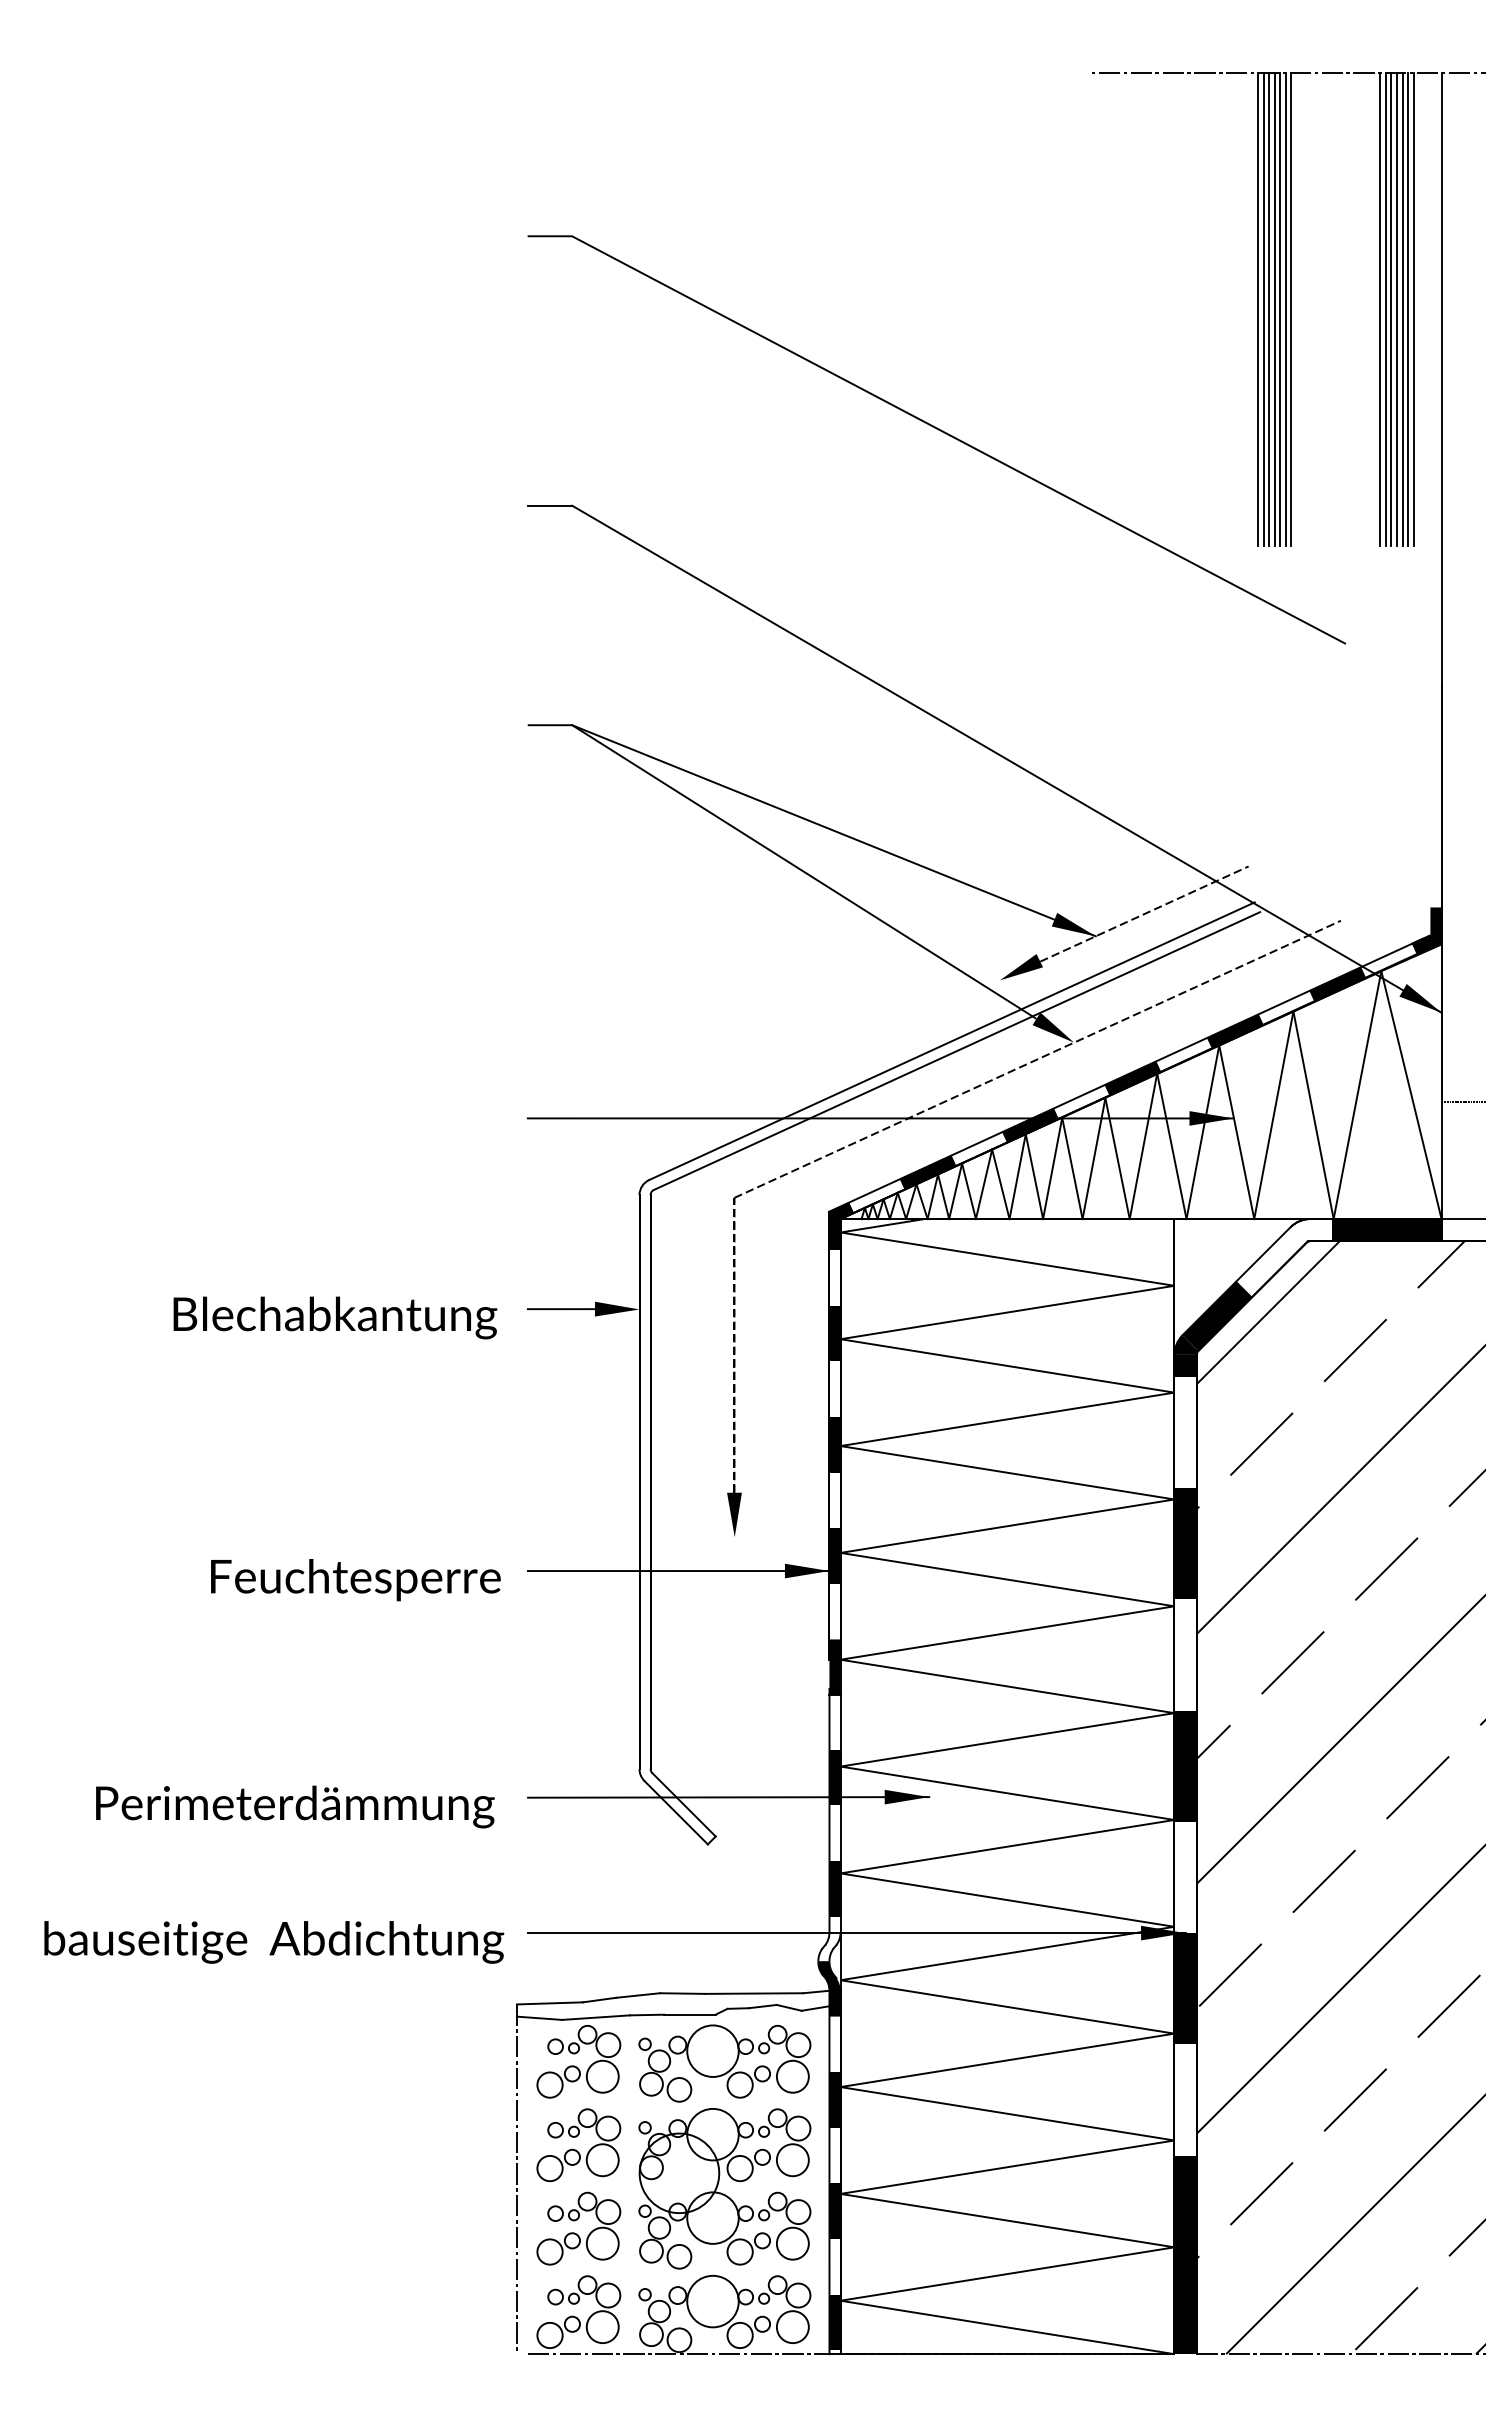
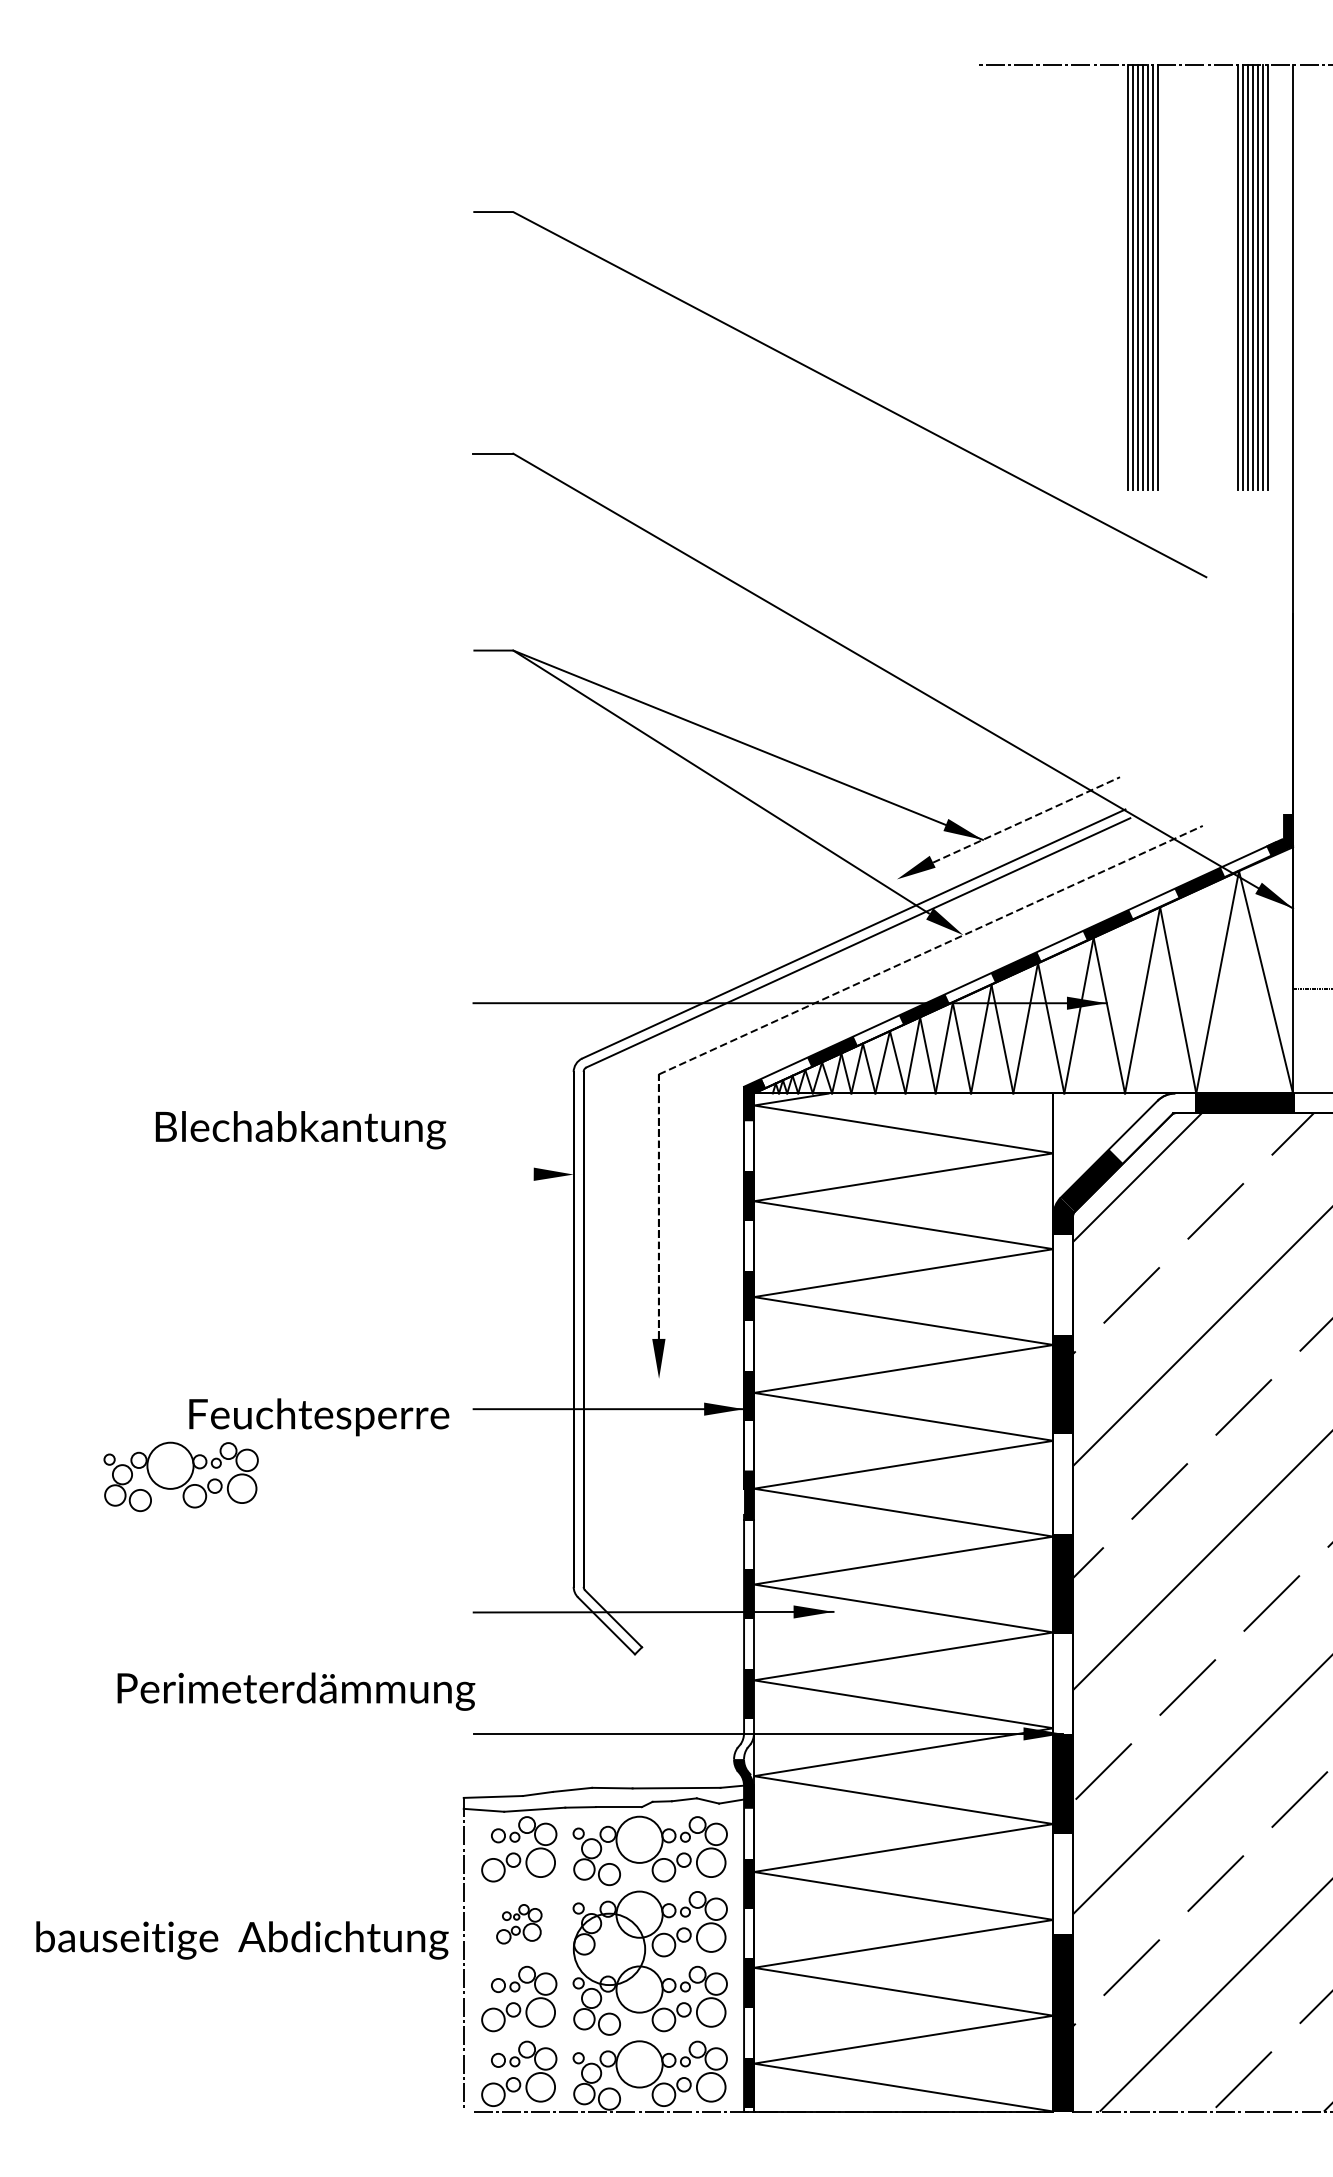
line: (561, 1309) -> (503, 1174), removed
text: (335, 1317) -> (301, 1129), moved
part: (201, 1646) -> (180, 1476), added
text: (295, 1806) -> (296, 1691), moved
text: (274, 1942) -> (242, 1940), moved
part: (578, 2145) -> (518, 1924), size x0.6

